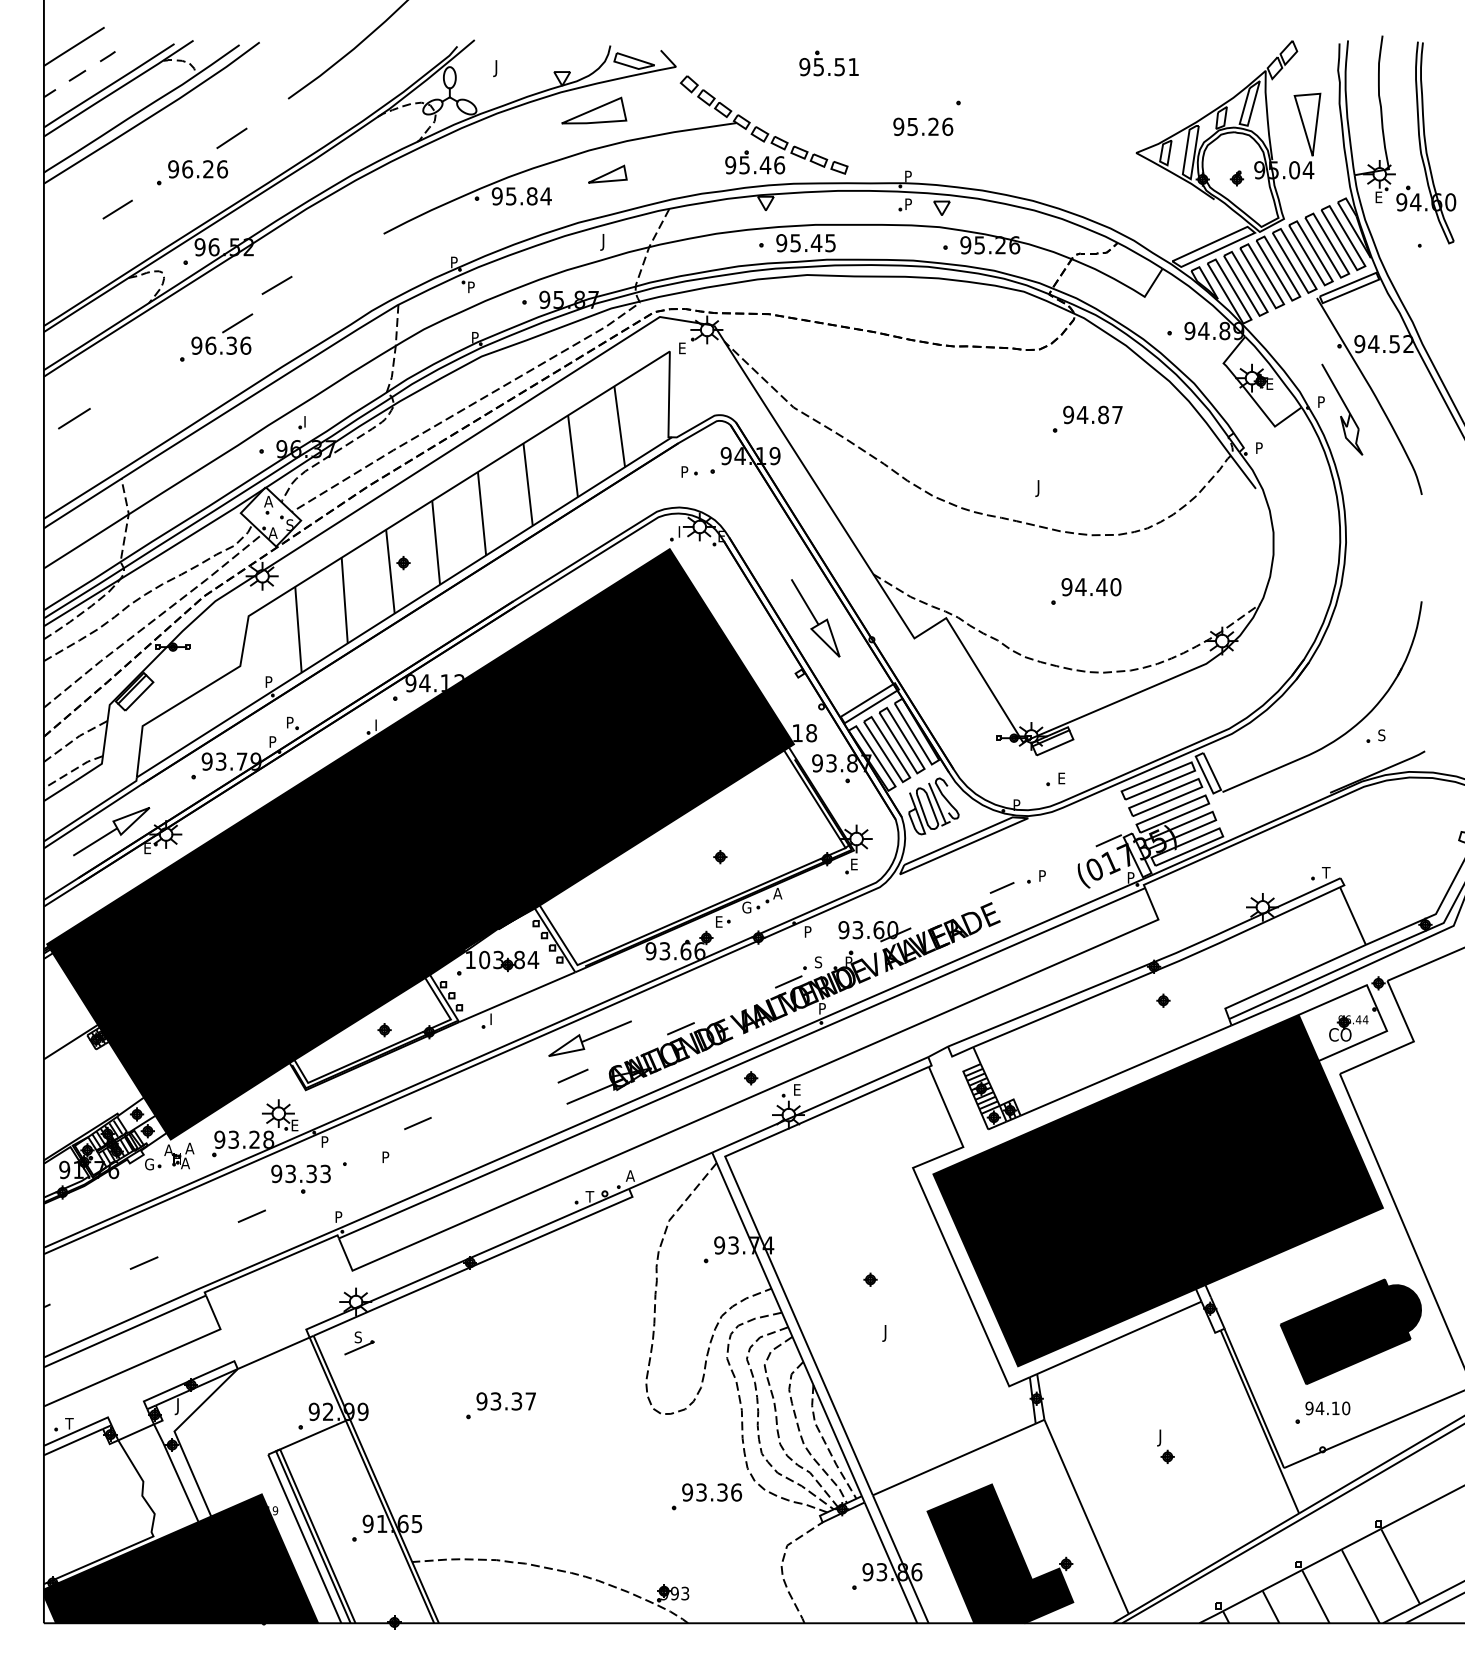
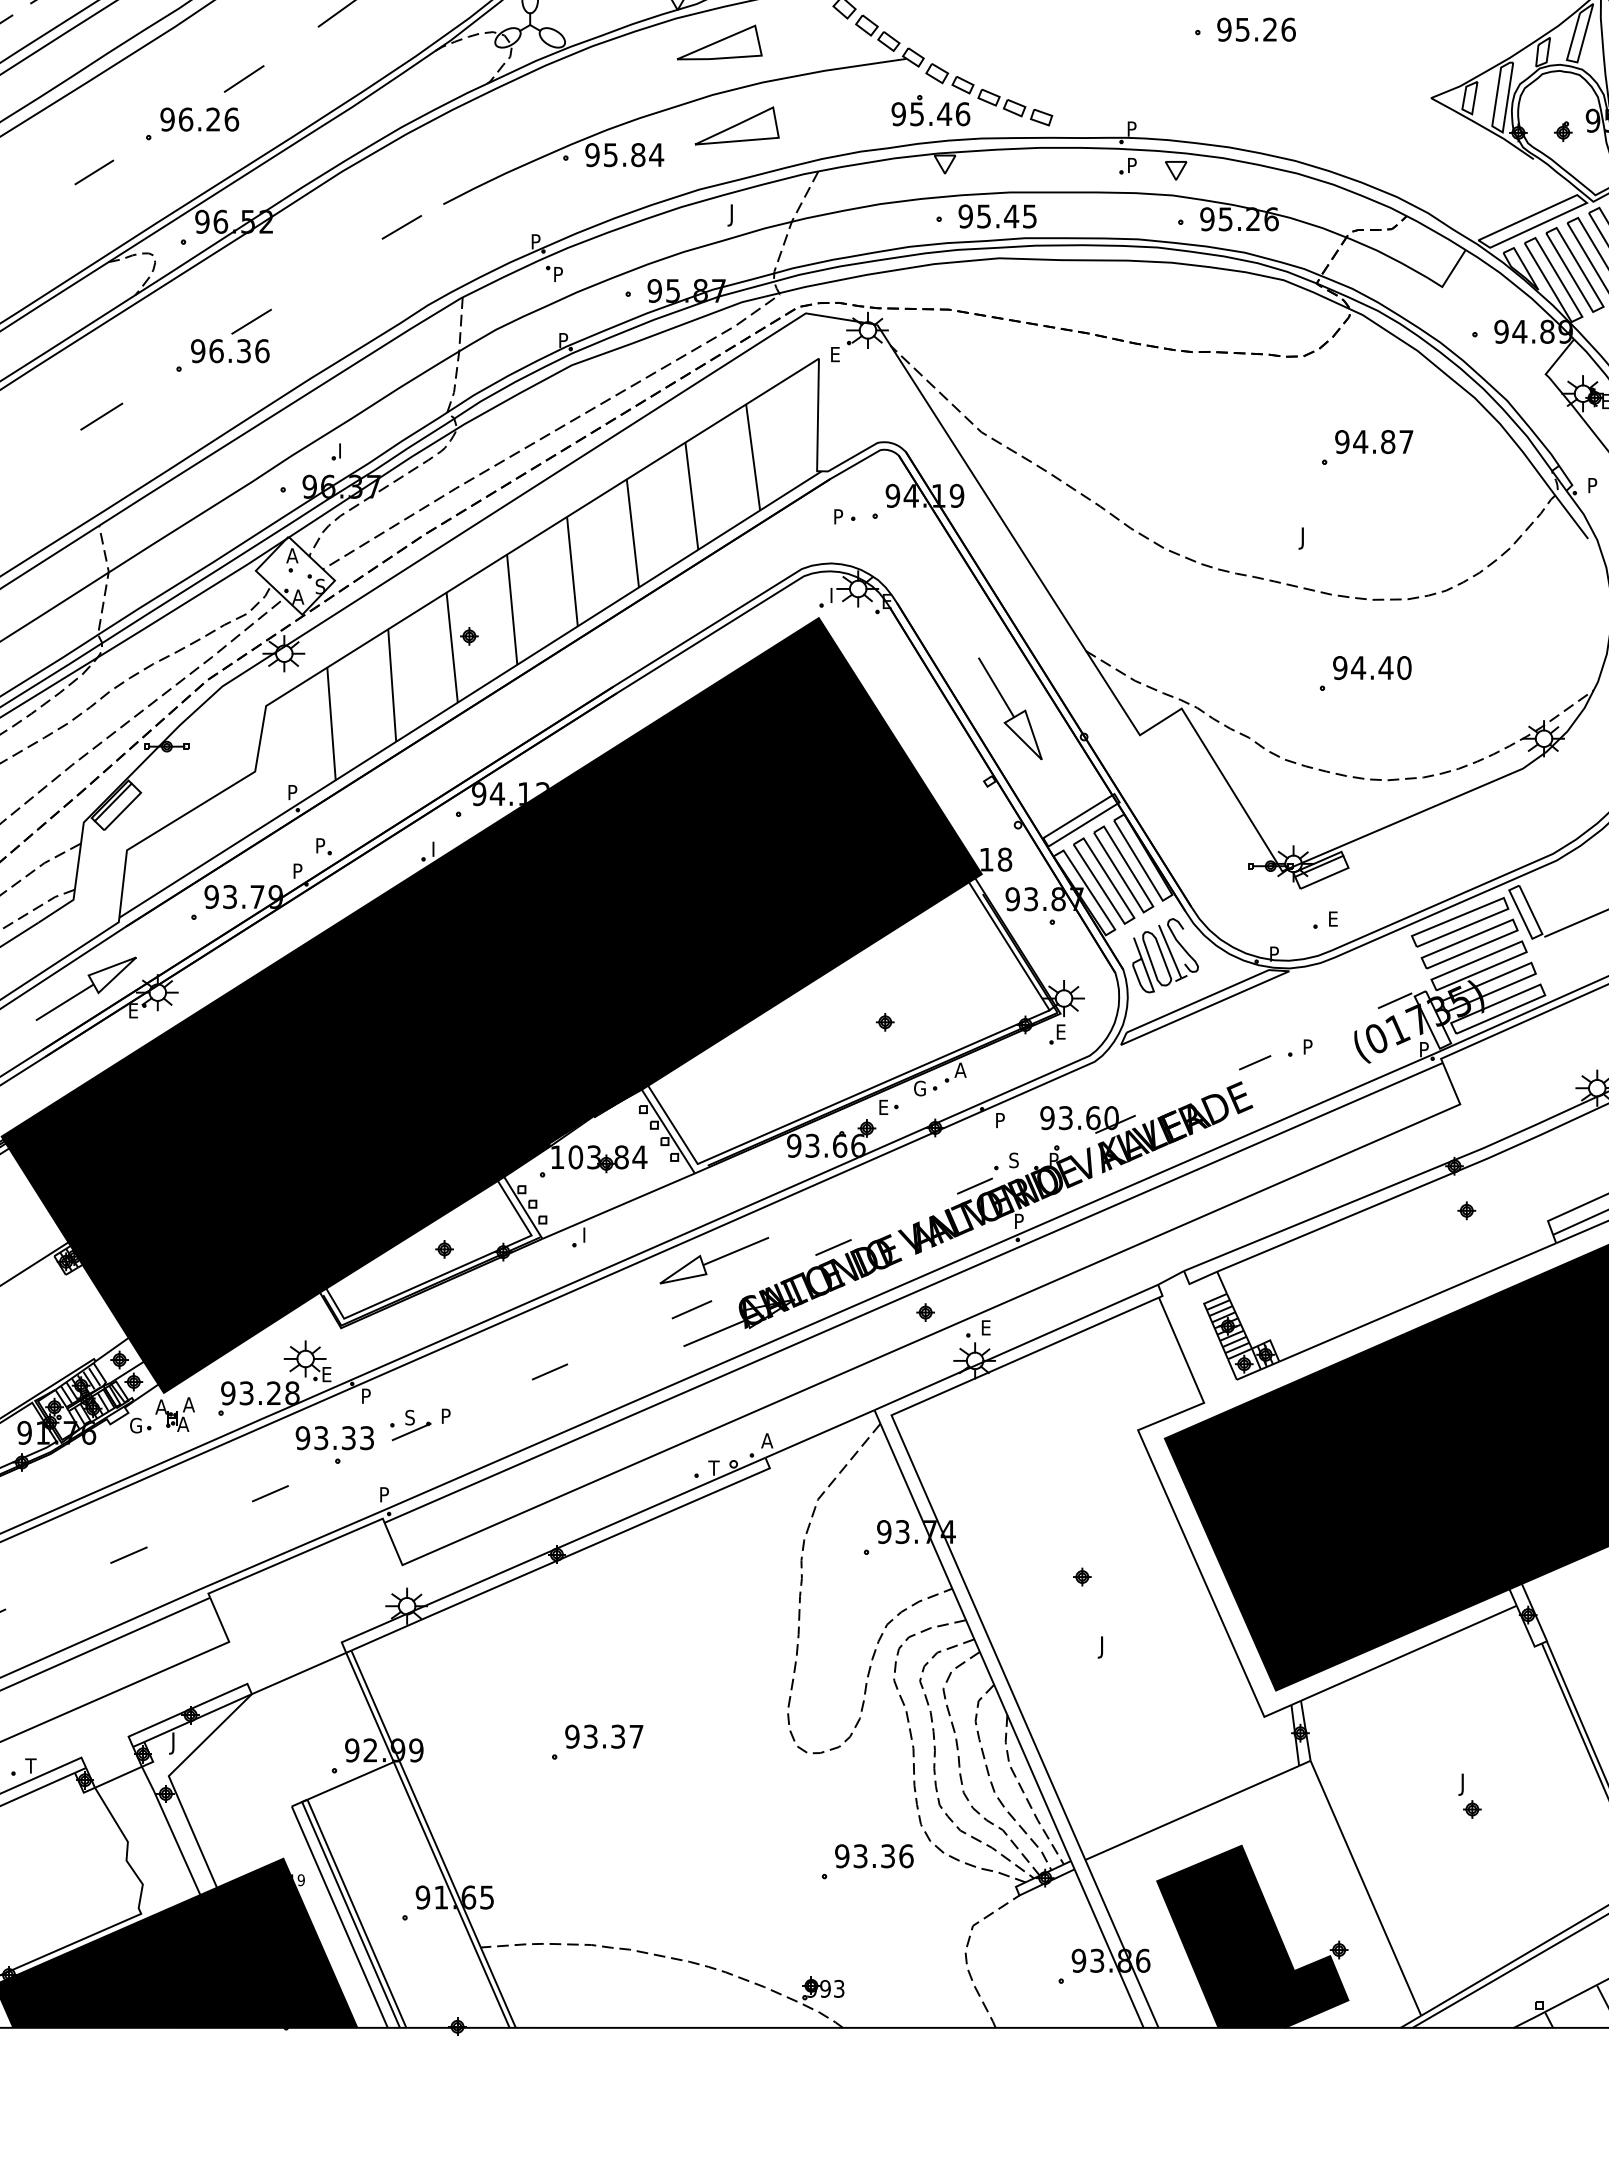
text: (923, 126) -> (1256, 29), moved
part: (607, 174) -> (737, 126), size x1.67
line: (276, 284) -> (401, 226), moved
line: (74, 418) -> (101, 416), moved
line: (417, 1123) -> (549, 1371), moved
part: (359, 1343) -> (411, 1425), moved

